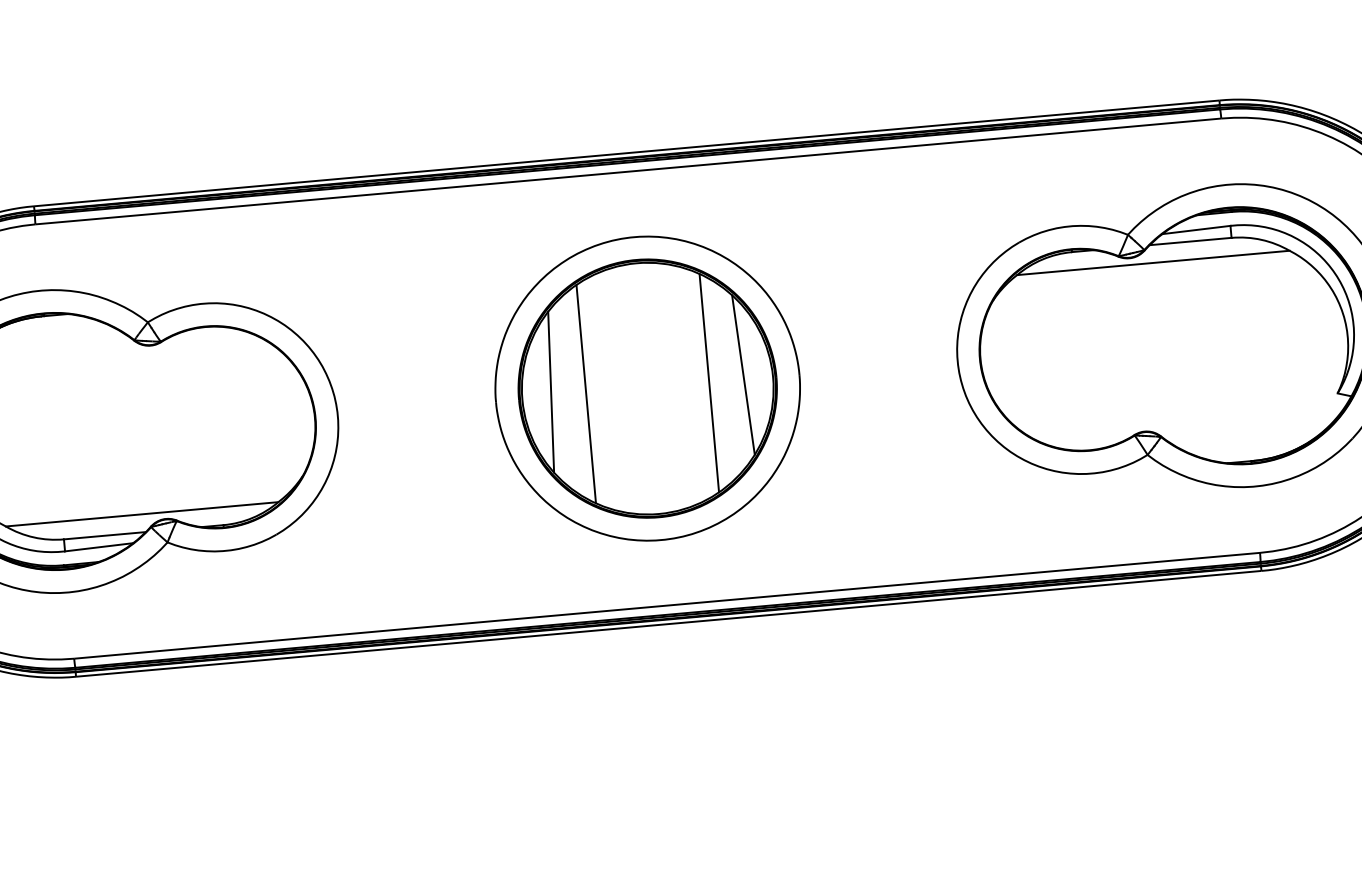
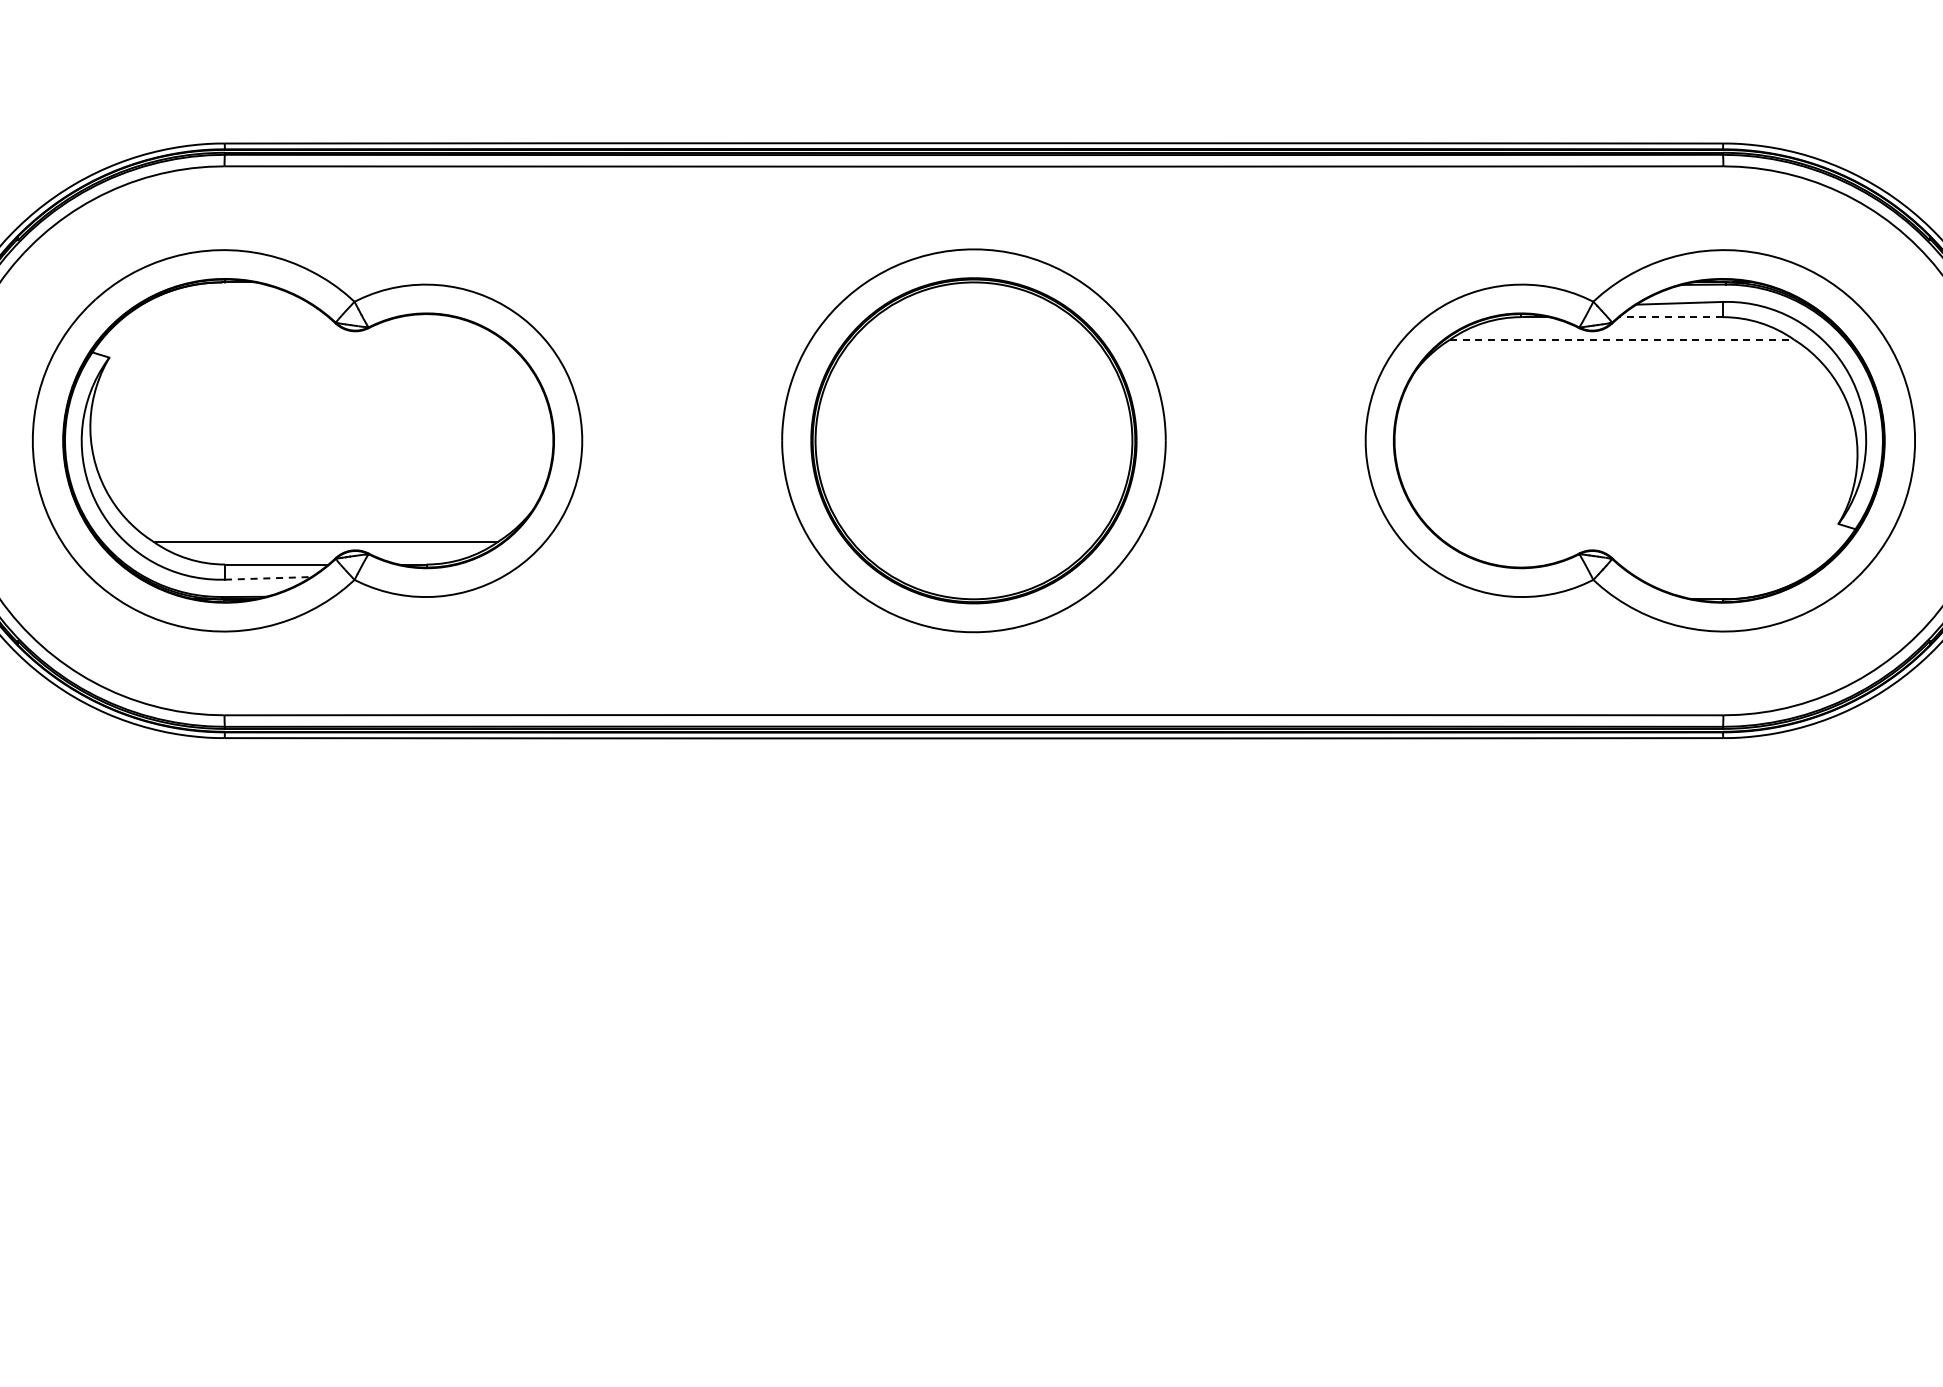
line: (1190, 241) -> (1671, 317), solid -> dashed
line: (1153, 262) -> (1622, 339), solid -> dashed
line: (743, 375) -> (1095, 434), removed
line: (709, 382) -> (1051, 440), removed
line: (551, 392) -> (852, 434), removed
line: (586, 393) -> (896, 440), removed
line: (99, 547) -> (268, 578), solid -> dashed

